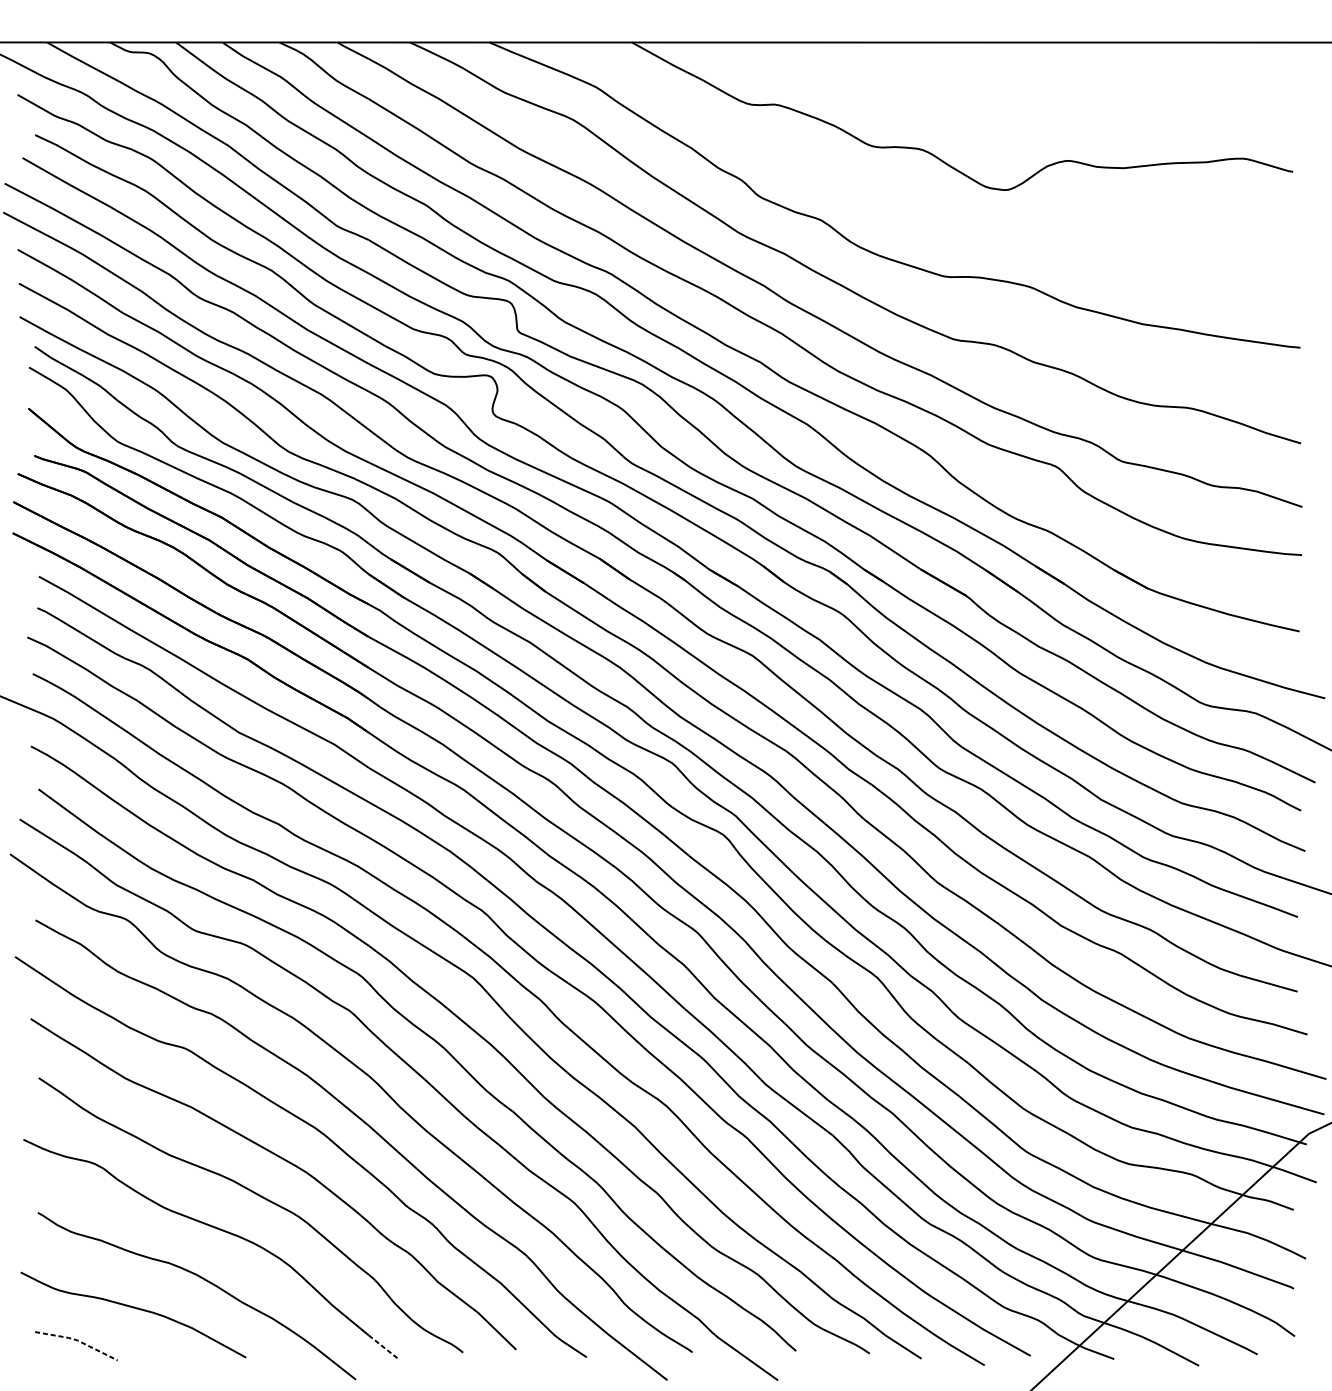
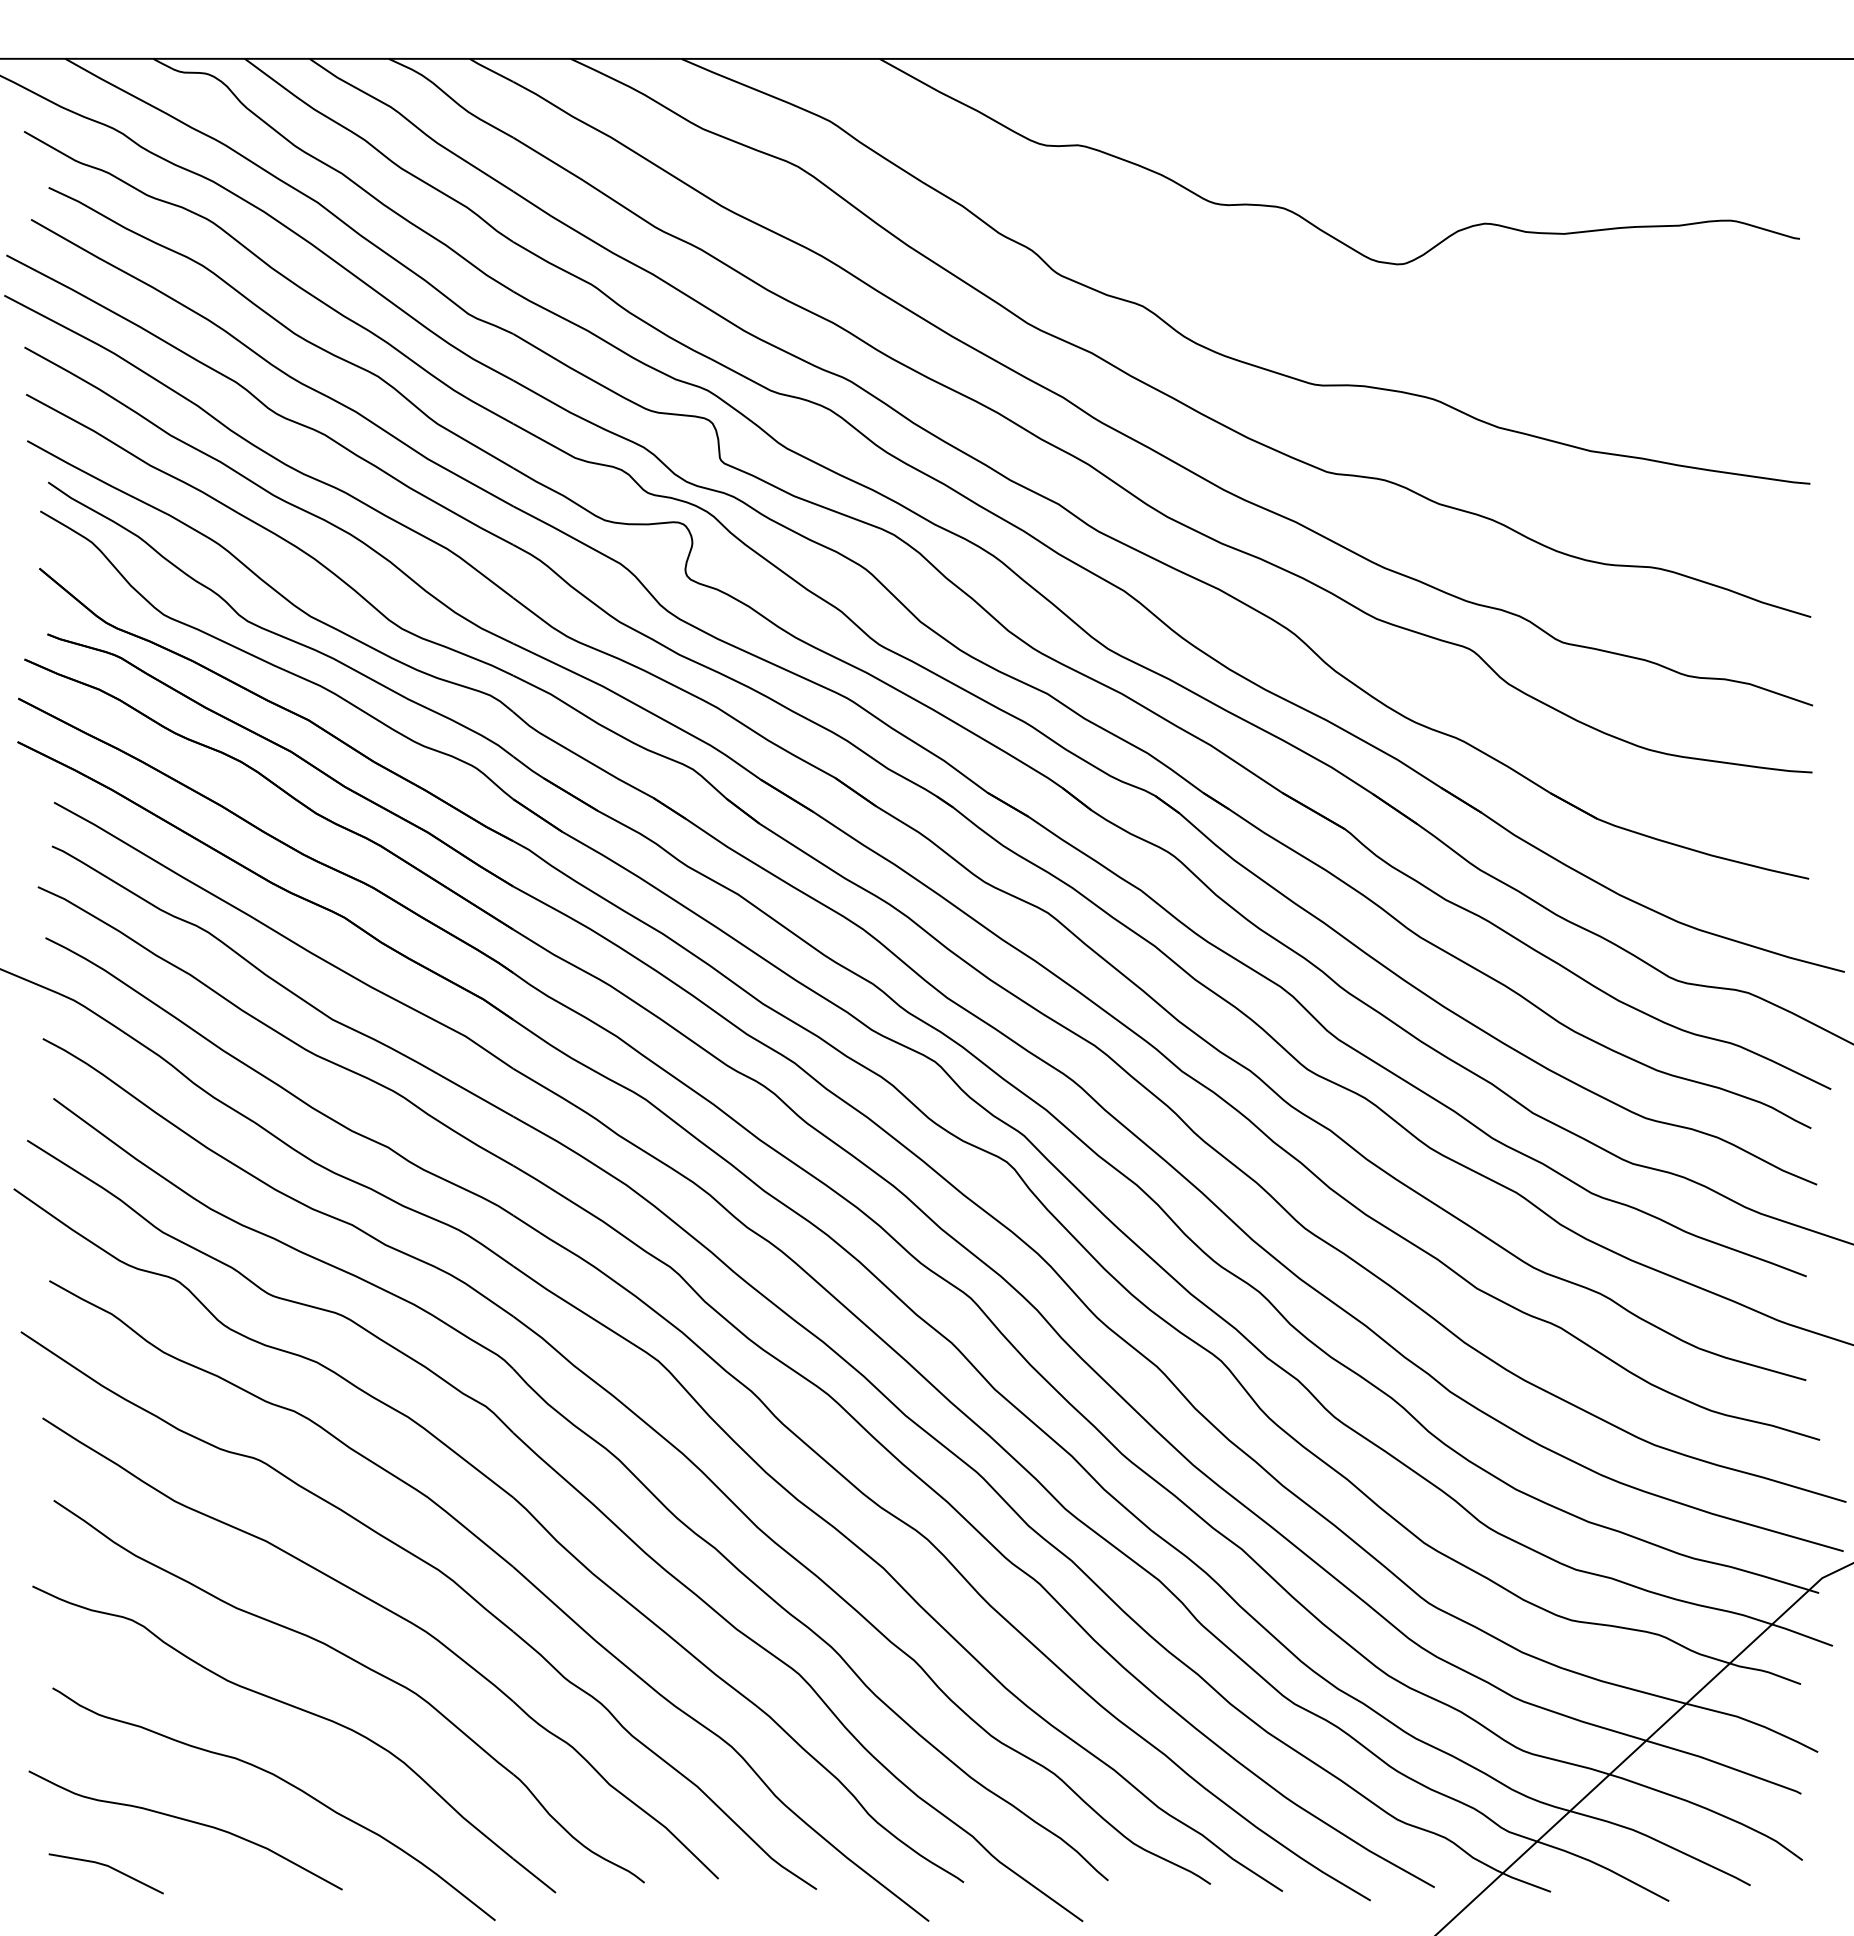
line: (77, 1340) -> (107, 1865), dashed -> solid
line: (384, 1348) -> (535, 1876), dashed -> solid

